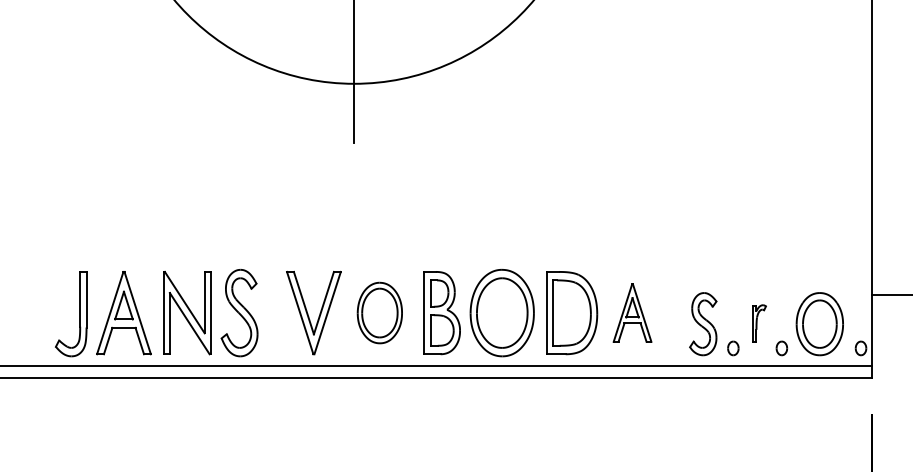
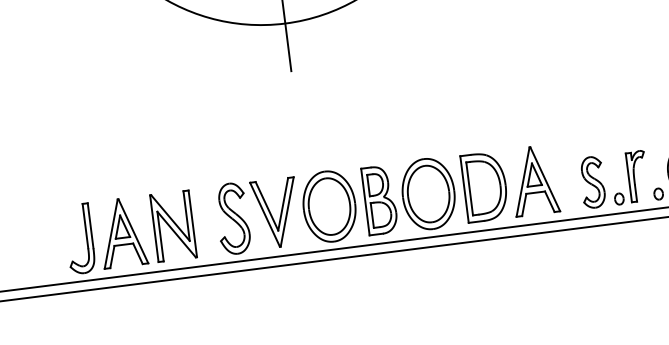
part: (379, 312) -> (329, 206), size x1.43
part: (632, 312) -> (534, 180), size x1.43
part: (239, 313) -> (232, 219), moved
part: (759, 323) -> (637, 176), size x1.67

